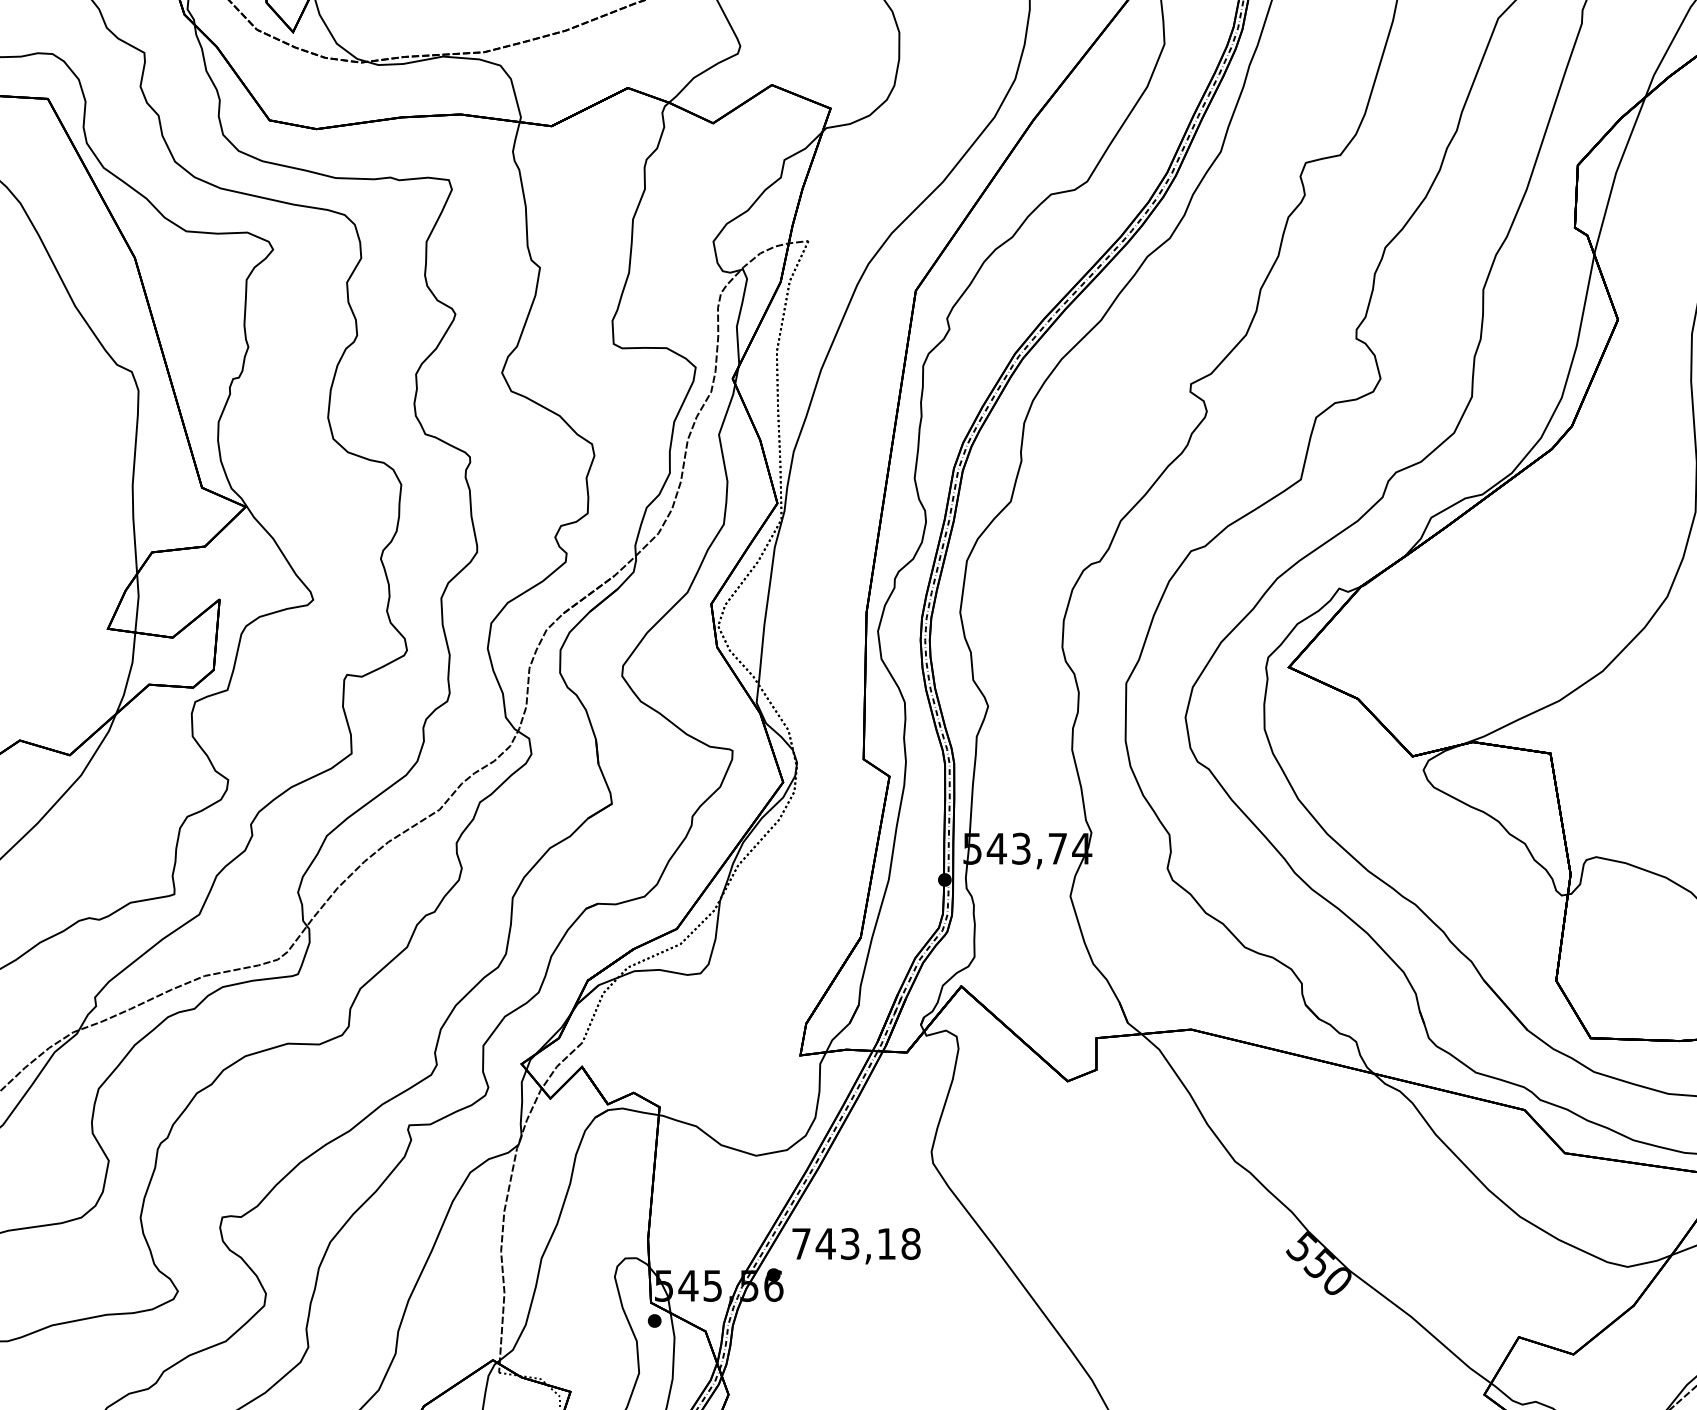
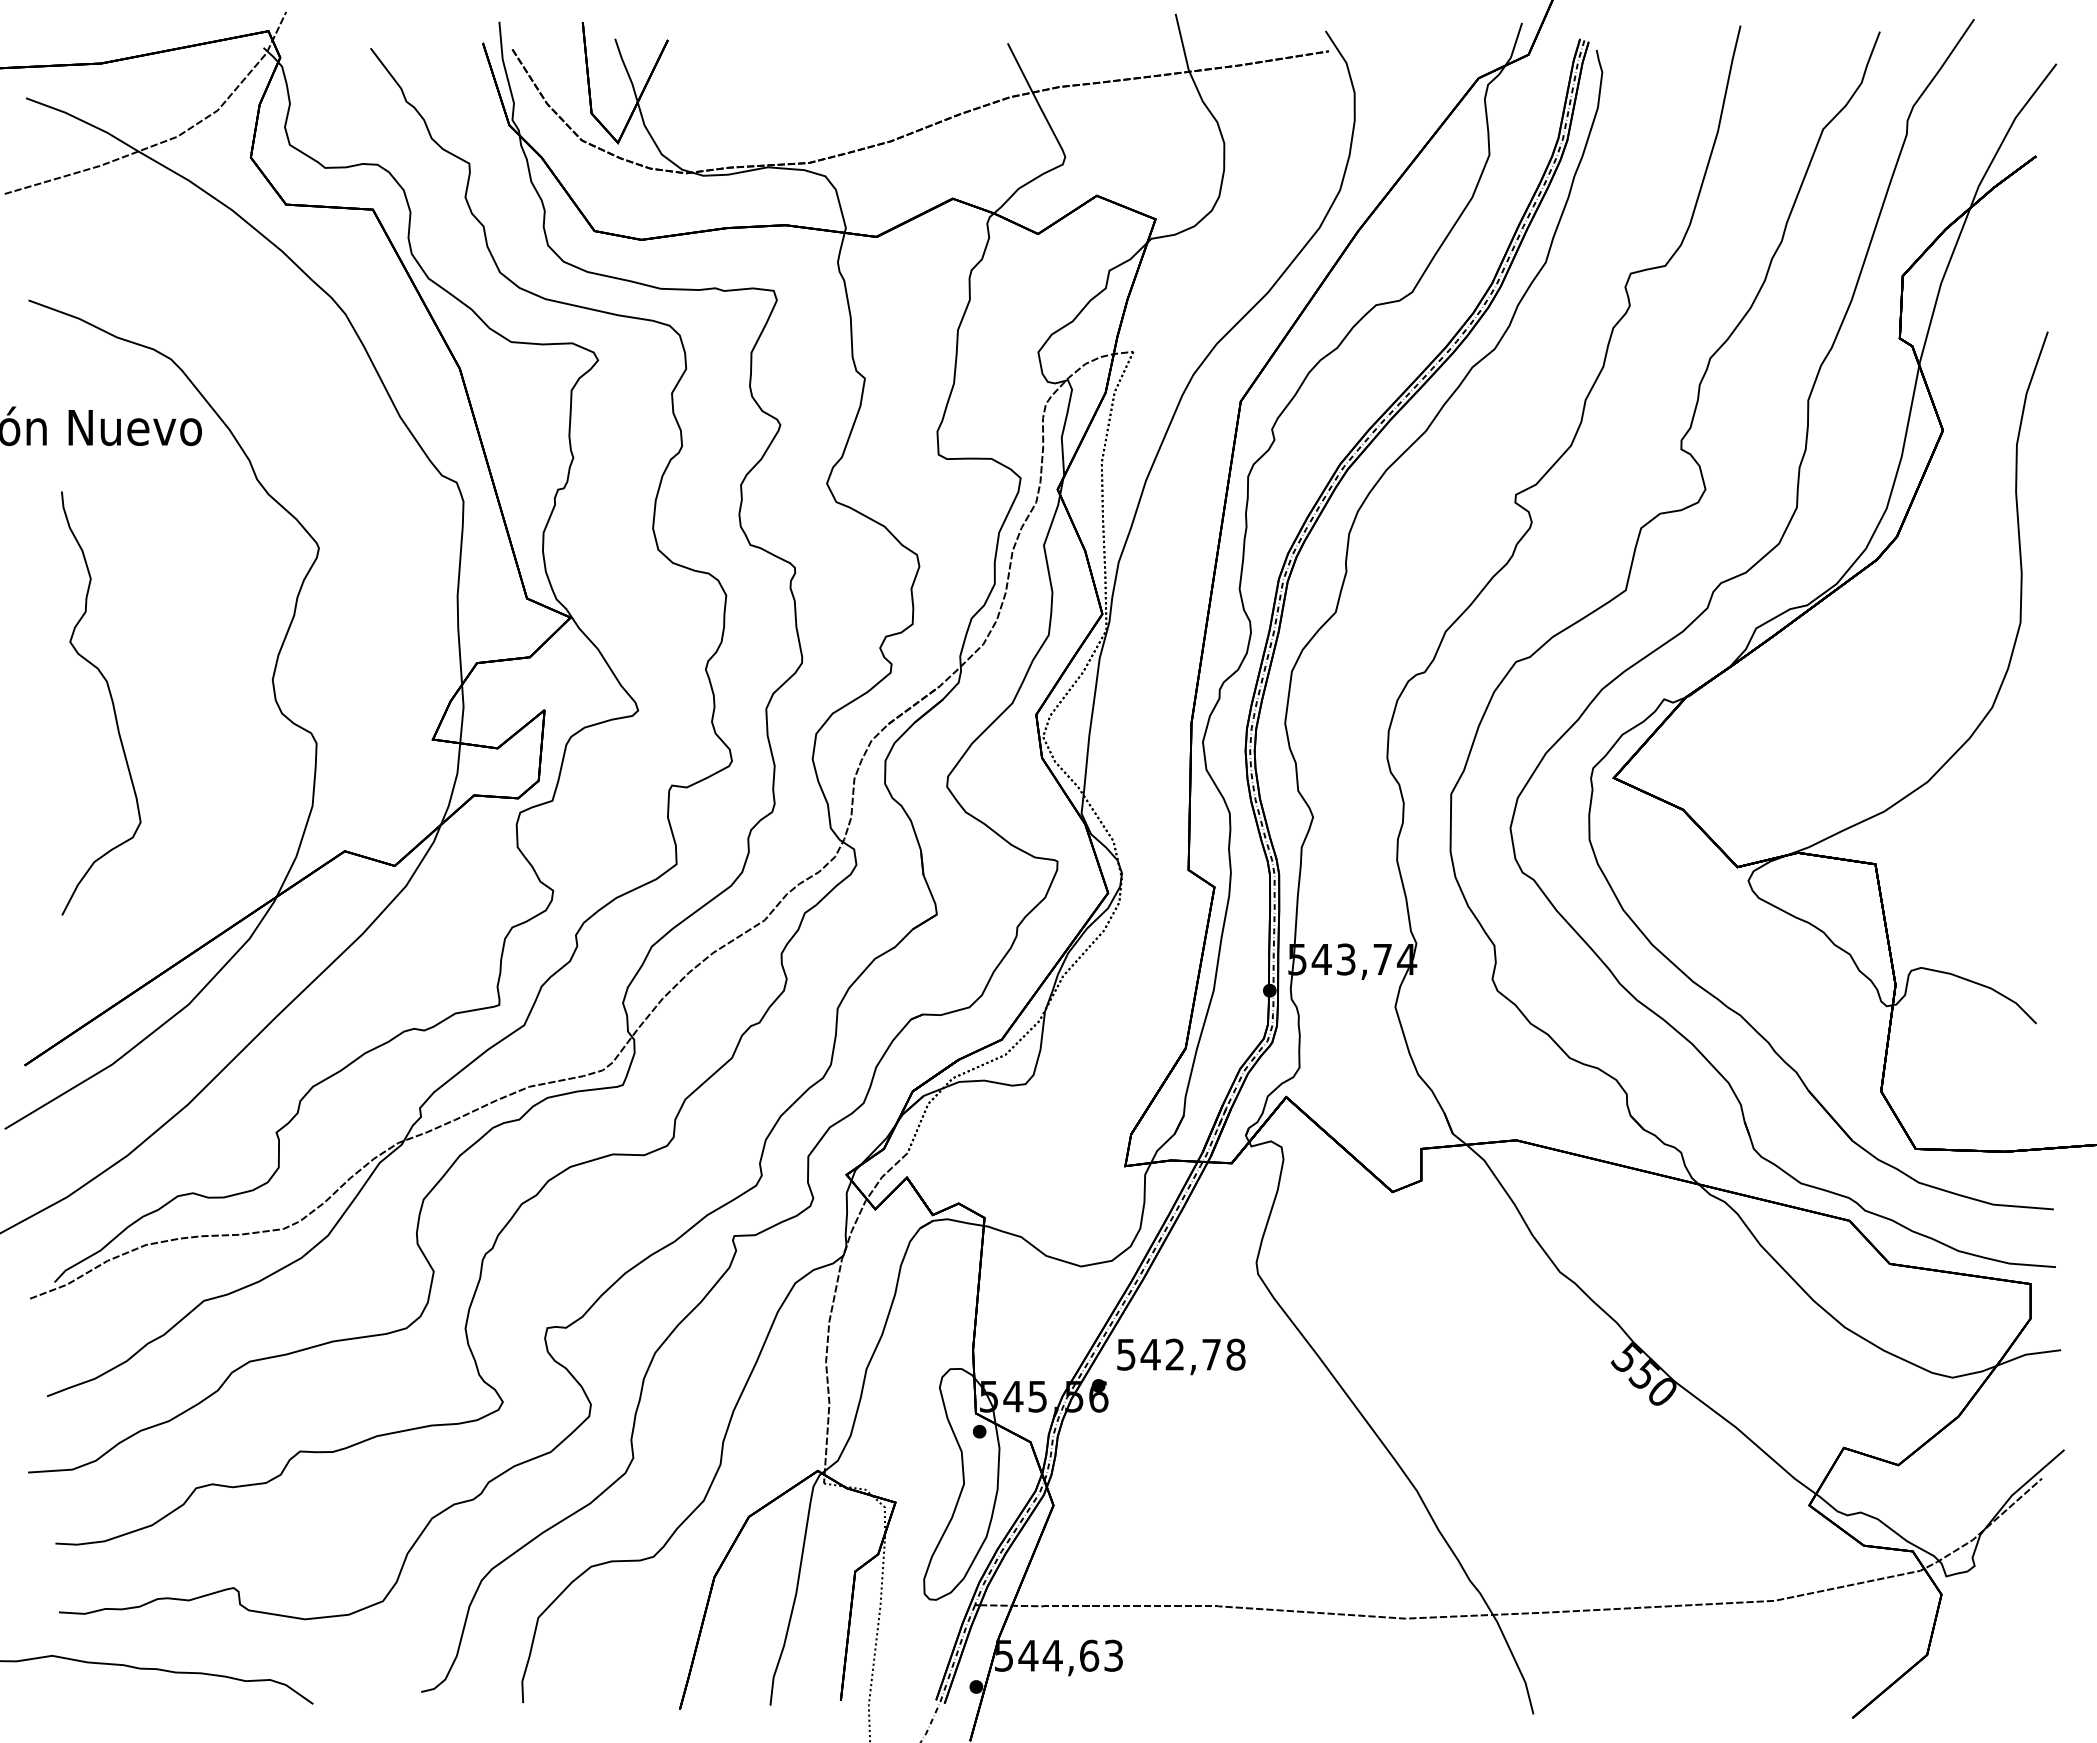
text: (843, 1243) -> (1168, 1354), 743,18 -> 542,78

